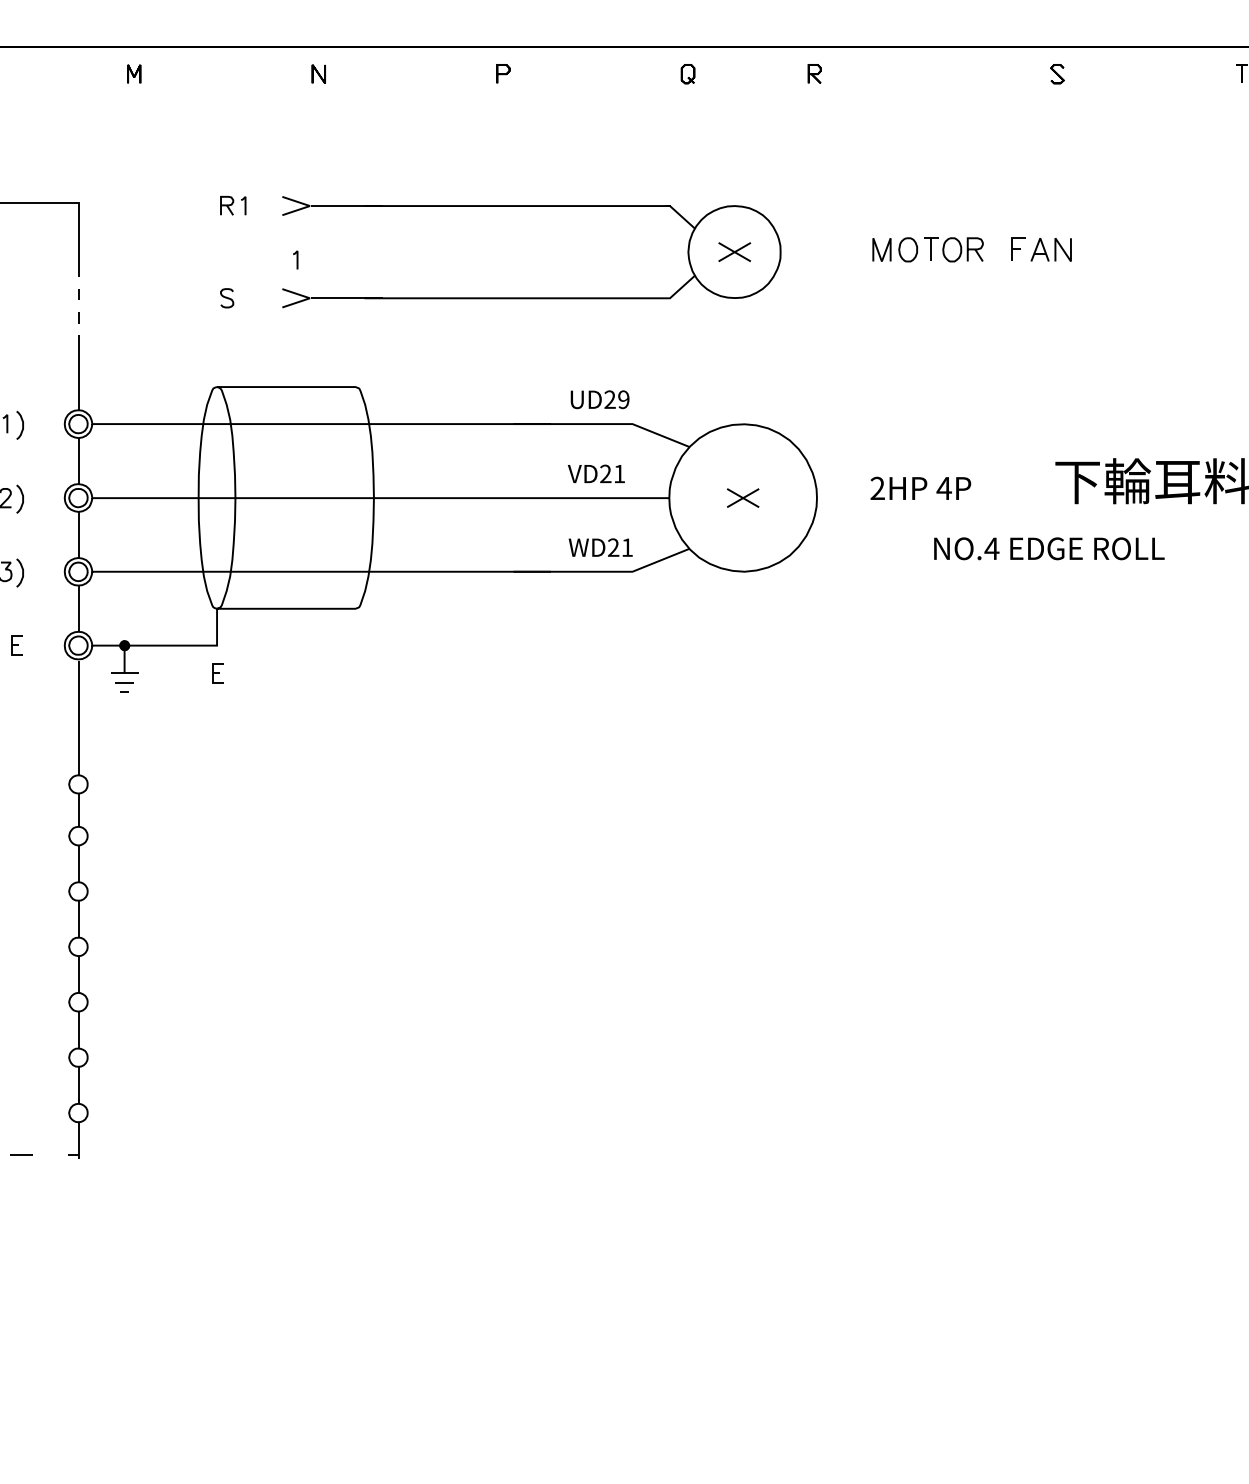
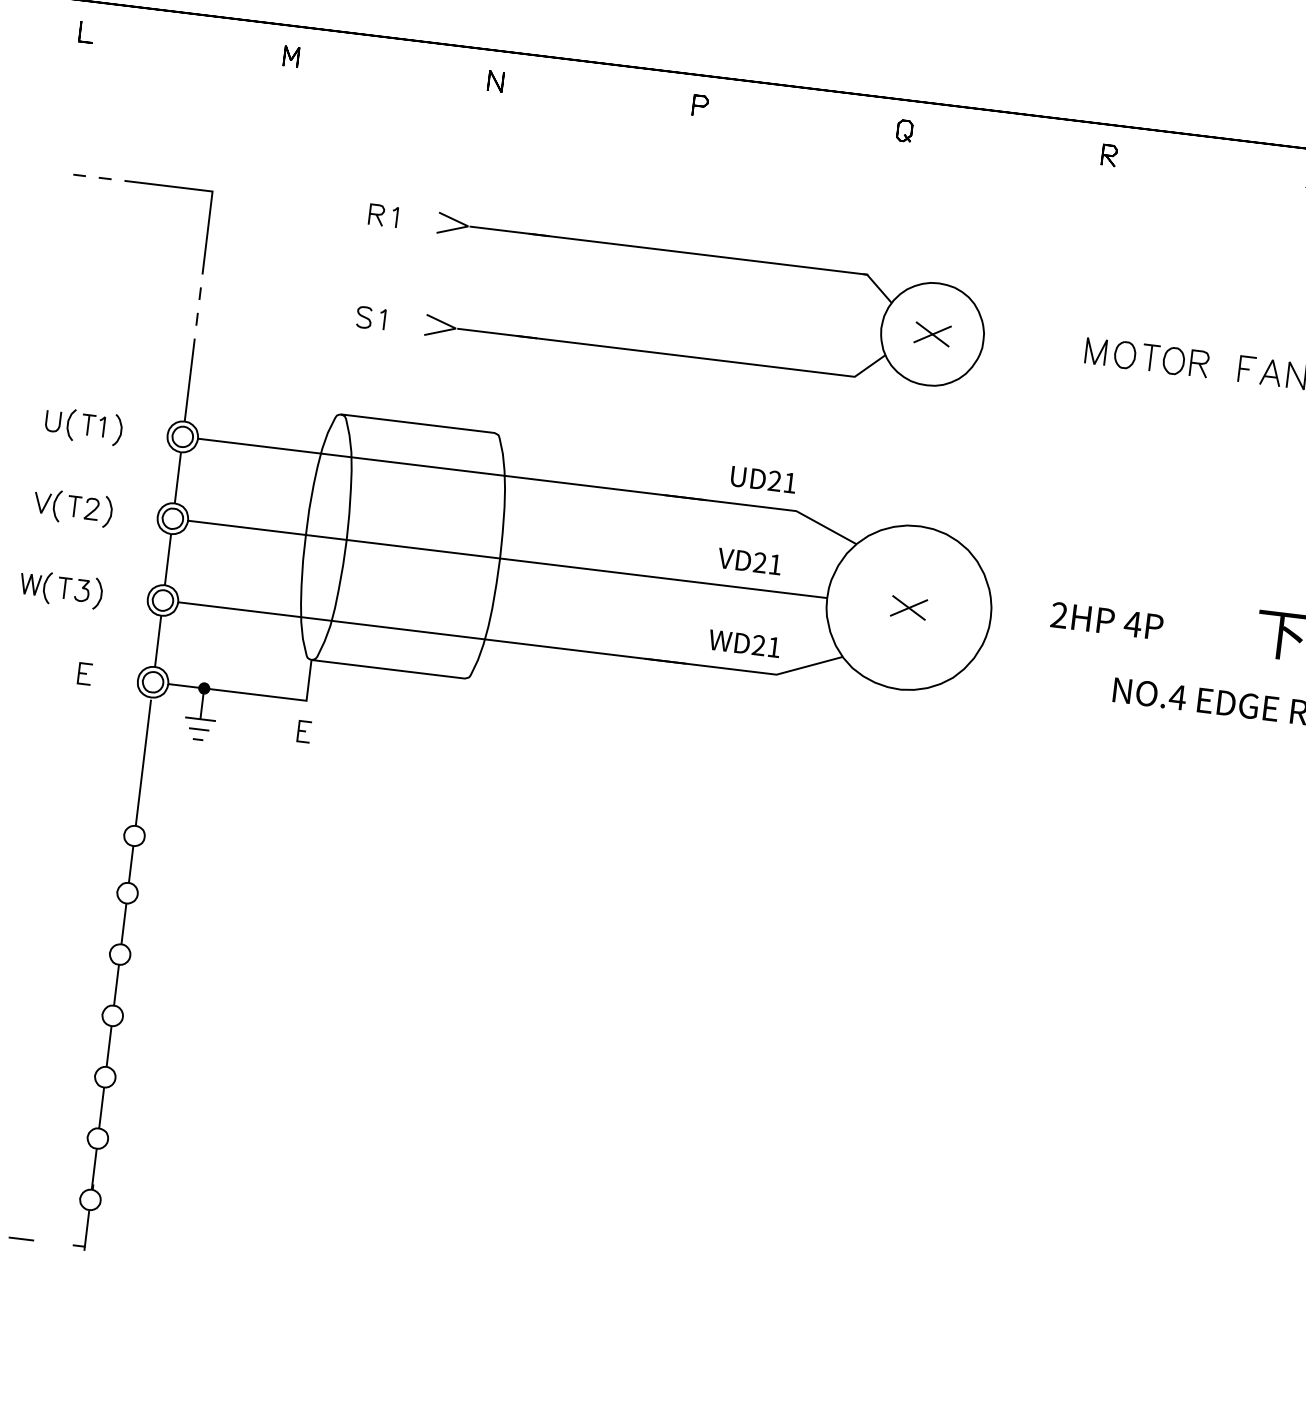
part: (814, 73) -> (1109, 155), moved
line: (296, 259) -> (383, 318), moved
text: (623, 399) -> (789, 482), UD29 -> UD21

